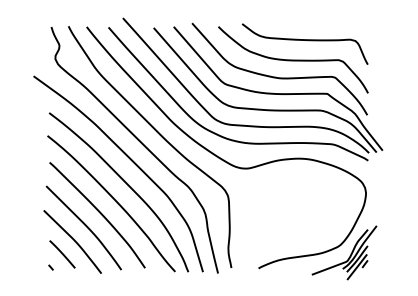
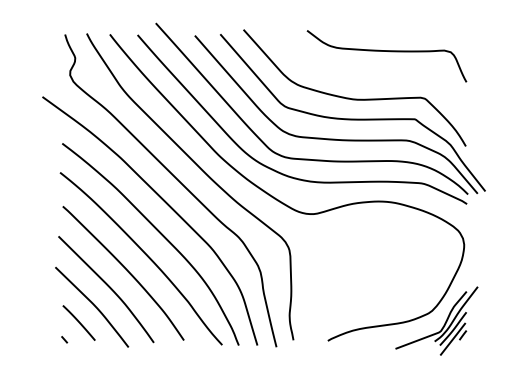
curve: (293, 59) -> (372, 75), removed

